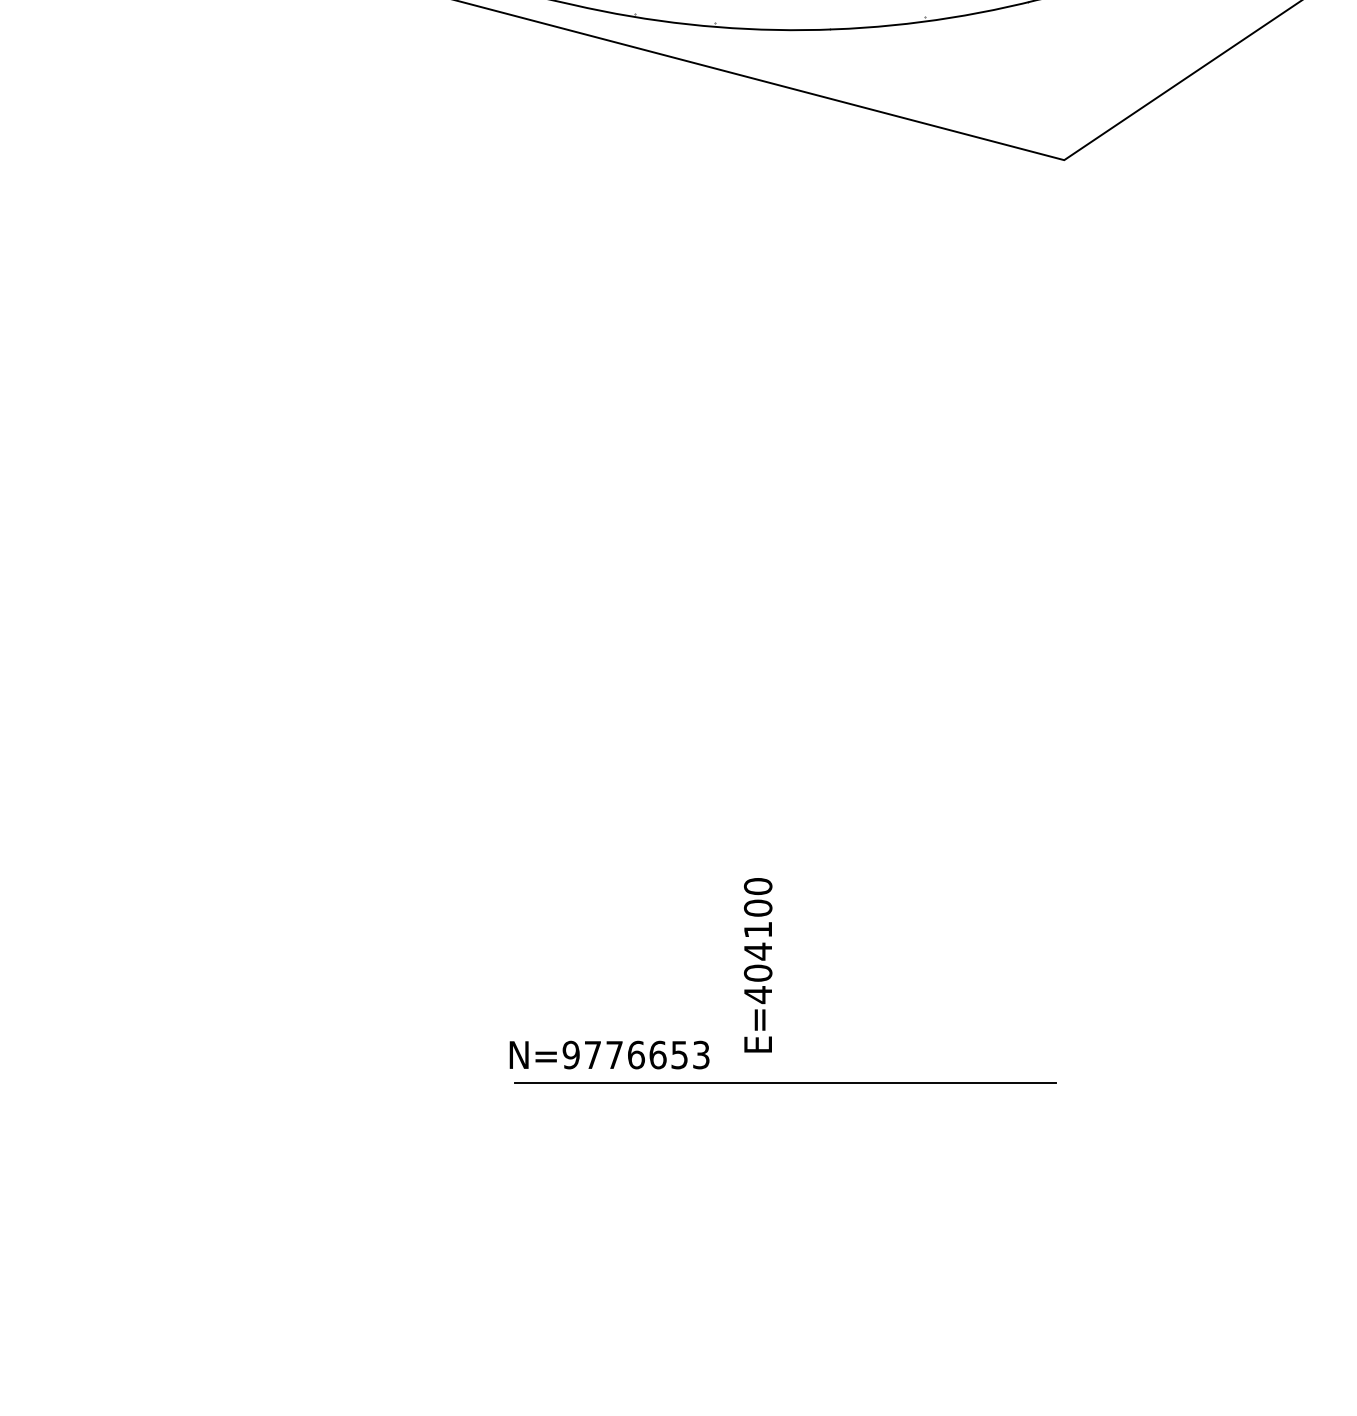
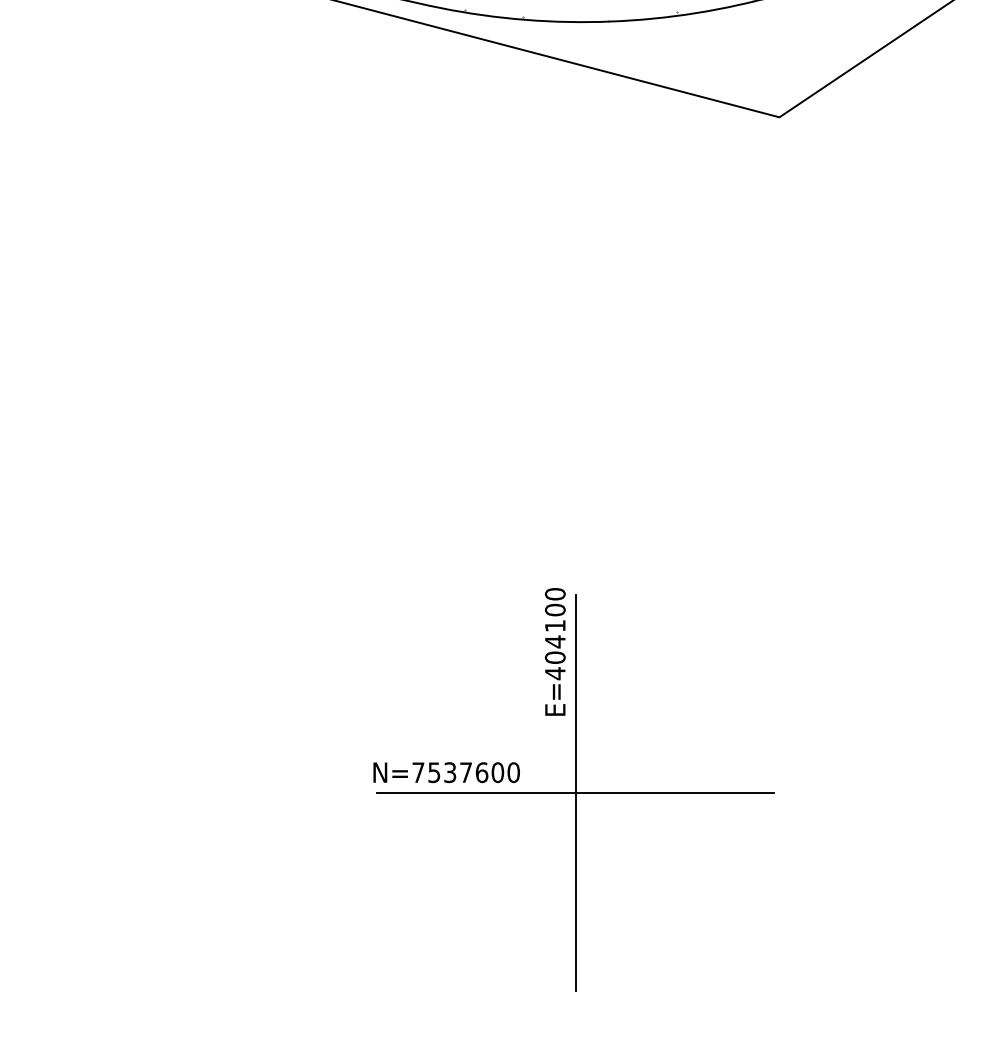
text: (758, 964) -> (555, 651), moved
text: (635, 1054) -> (465, 772), N=9776653 -> N=7537600
line: (785, 1082) -> (575, 792), added

